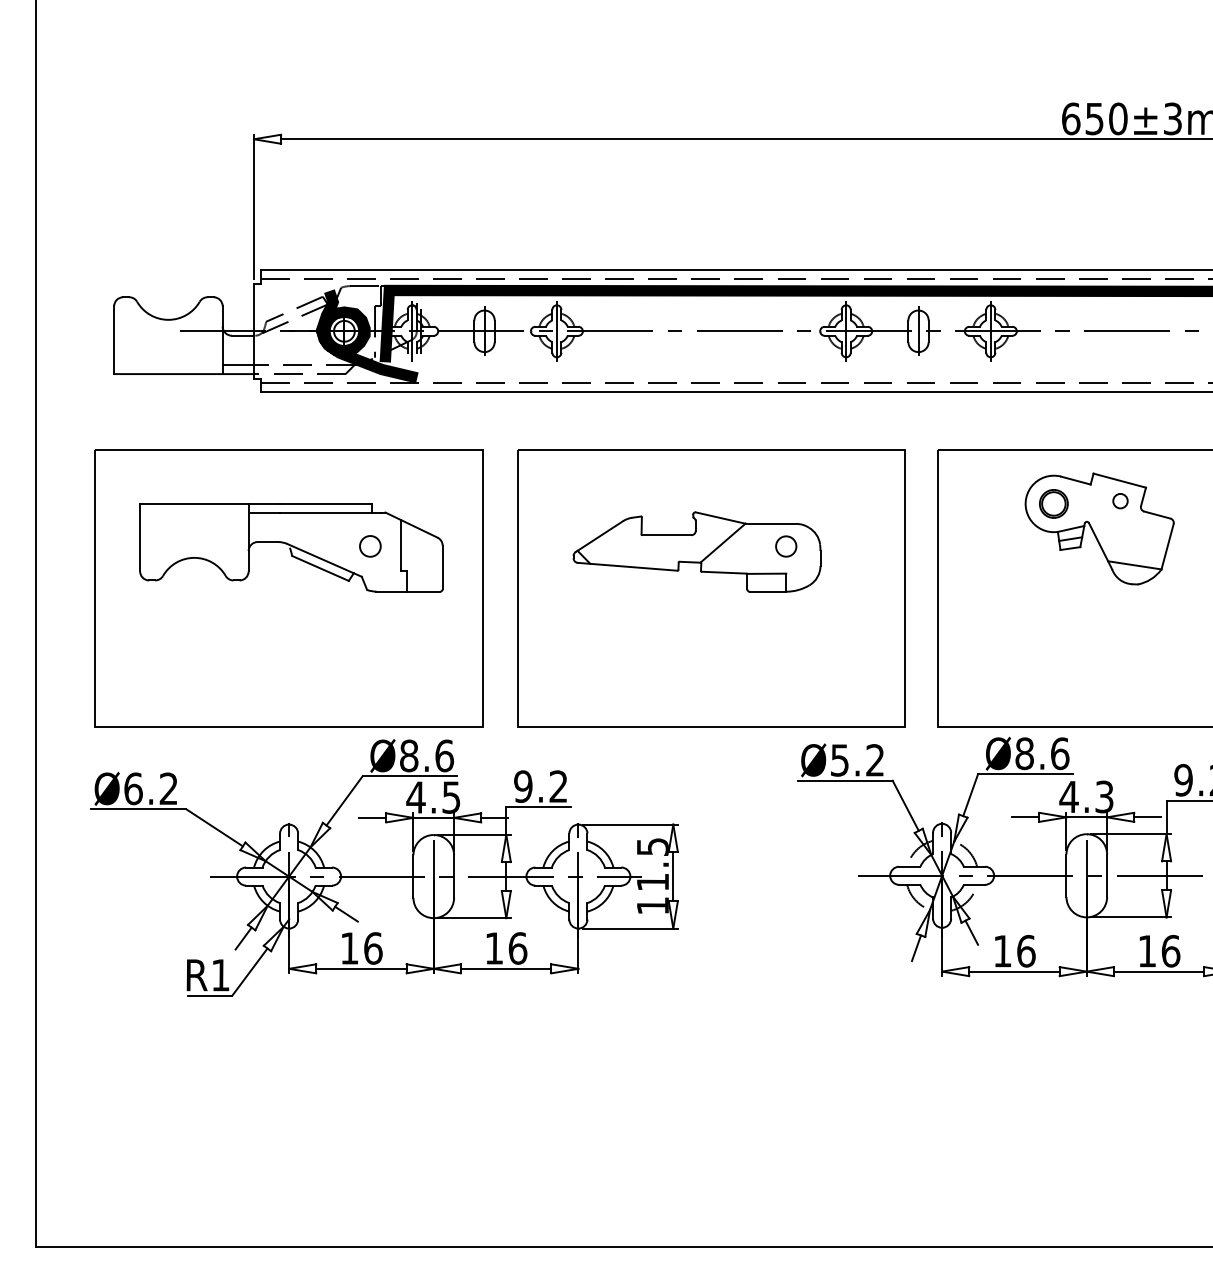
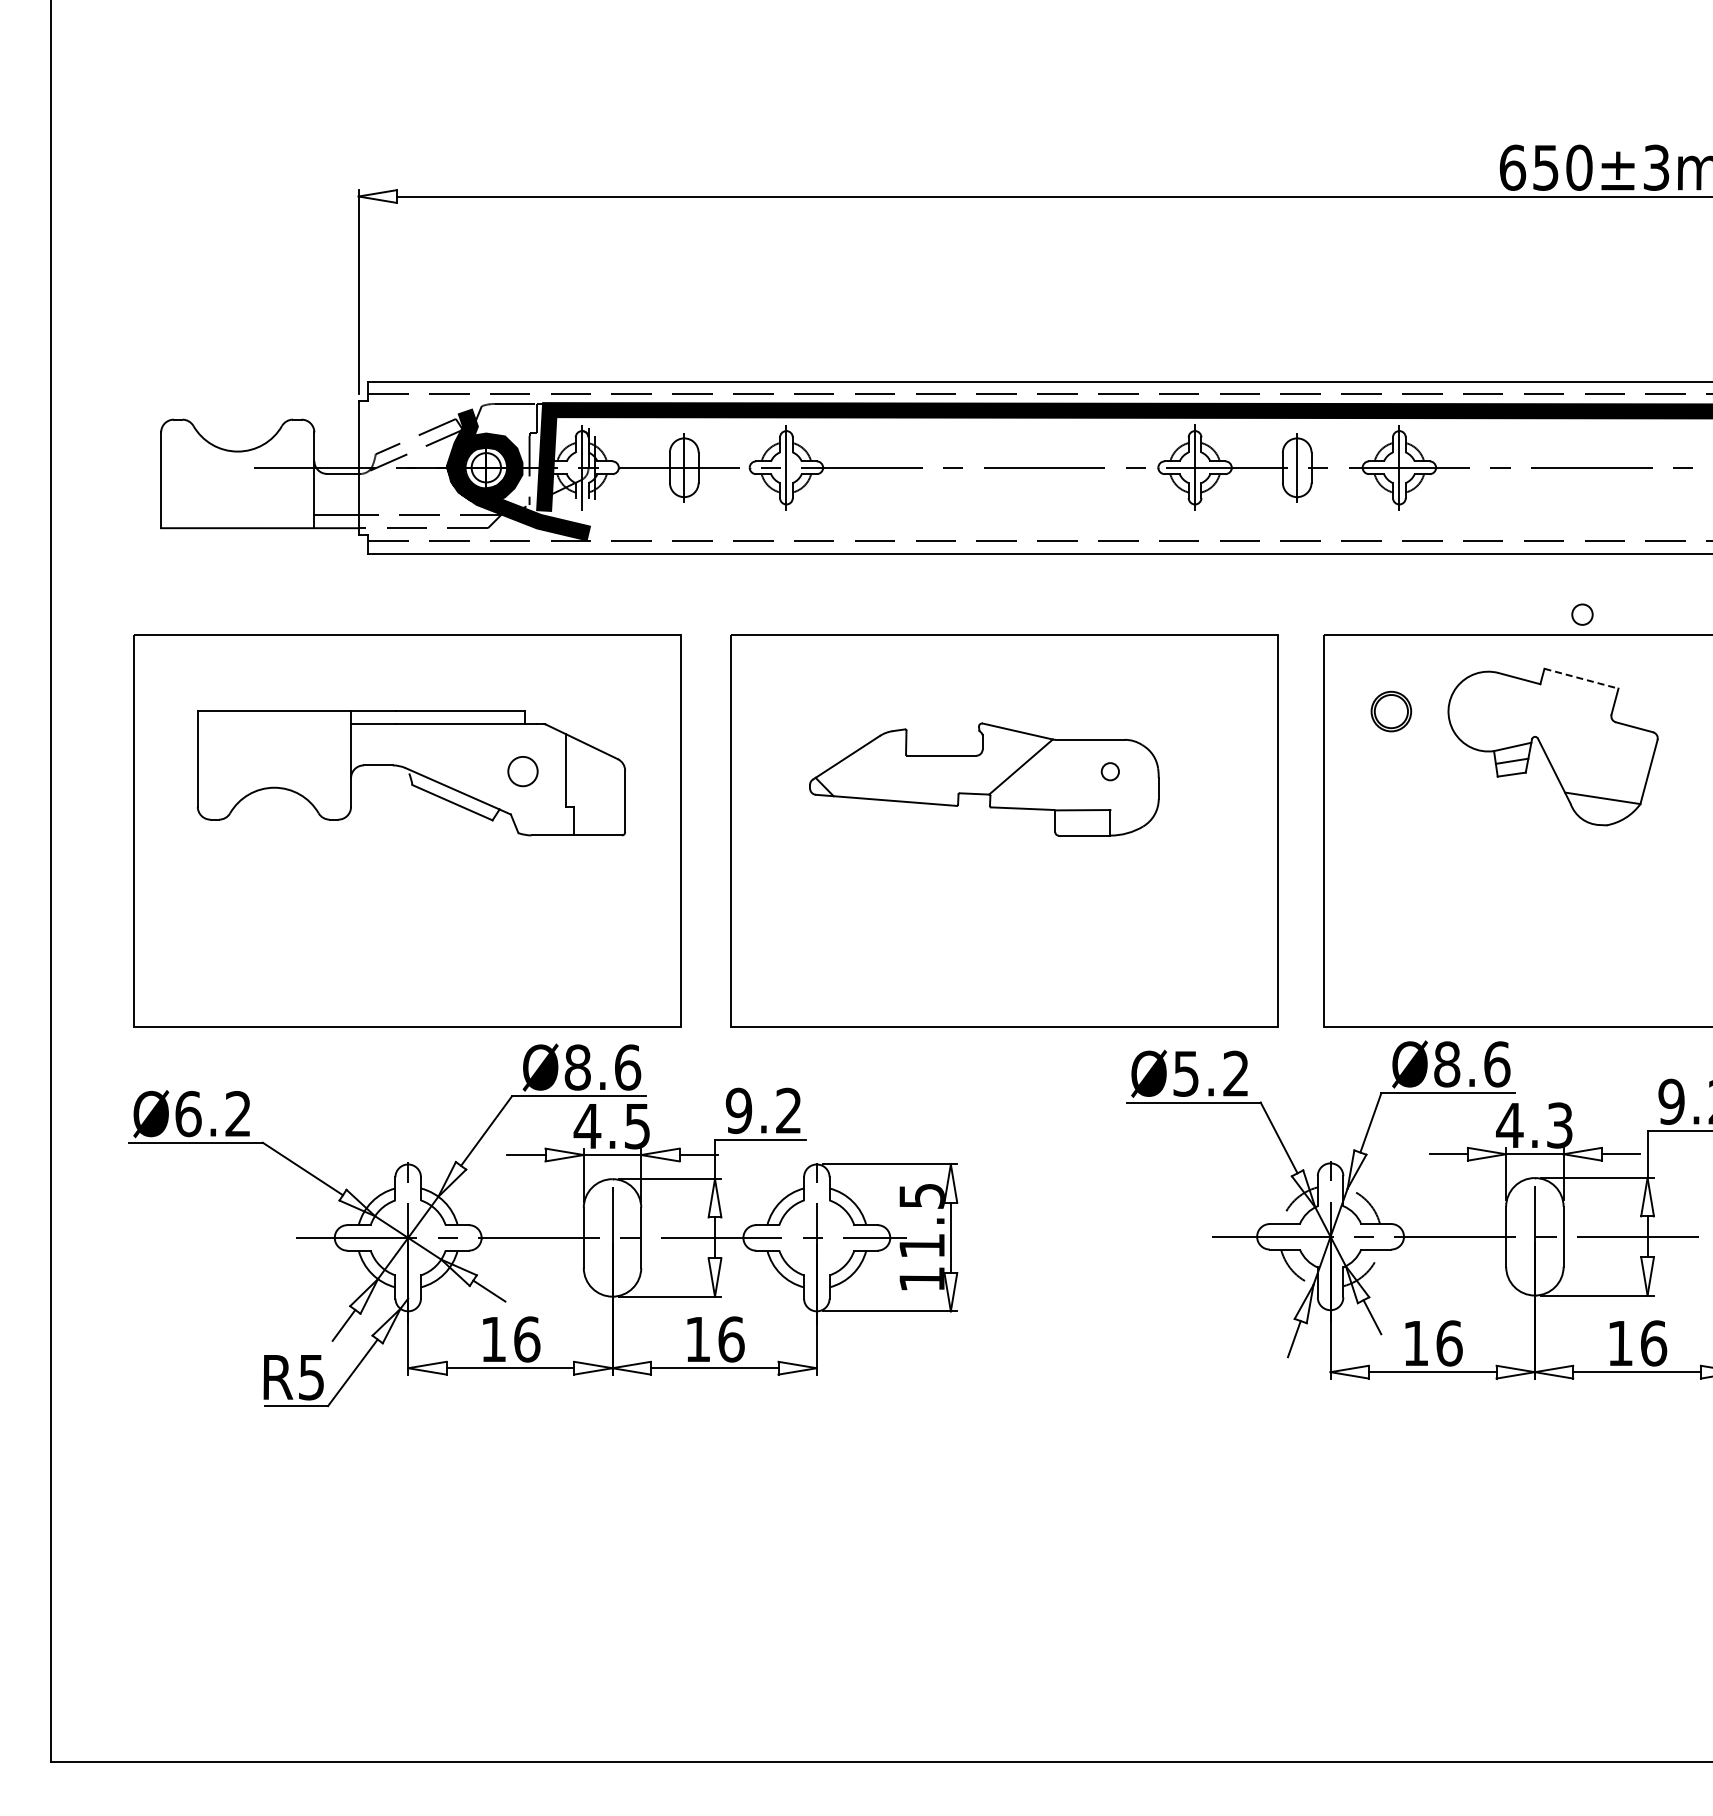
line: (1119, 480) -> (1581, 678), solid -> dashed
circle: (1120, 501) -> (1582, 614), moved
part: (1053, 503) -> (1391, 711), moved
circle: (786, 546) -> (1110, 771), size x0.6
text: (220, 975) -> (311, 1377), R1 -> R5

